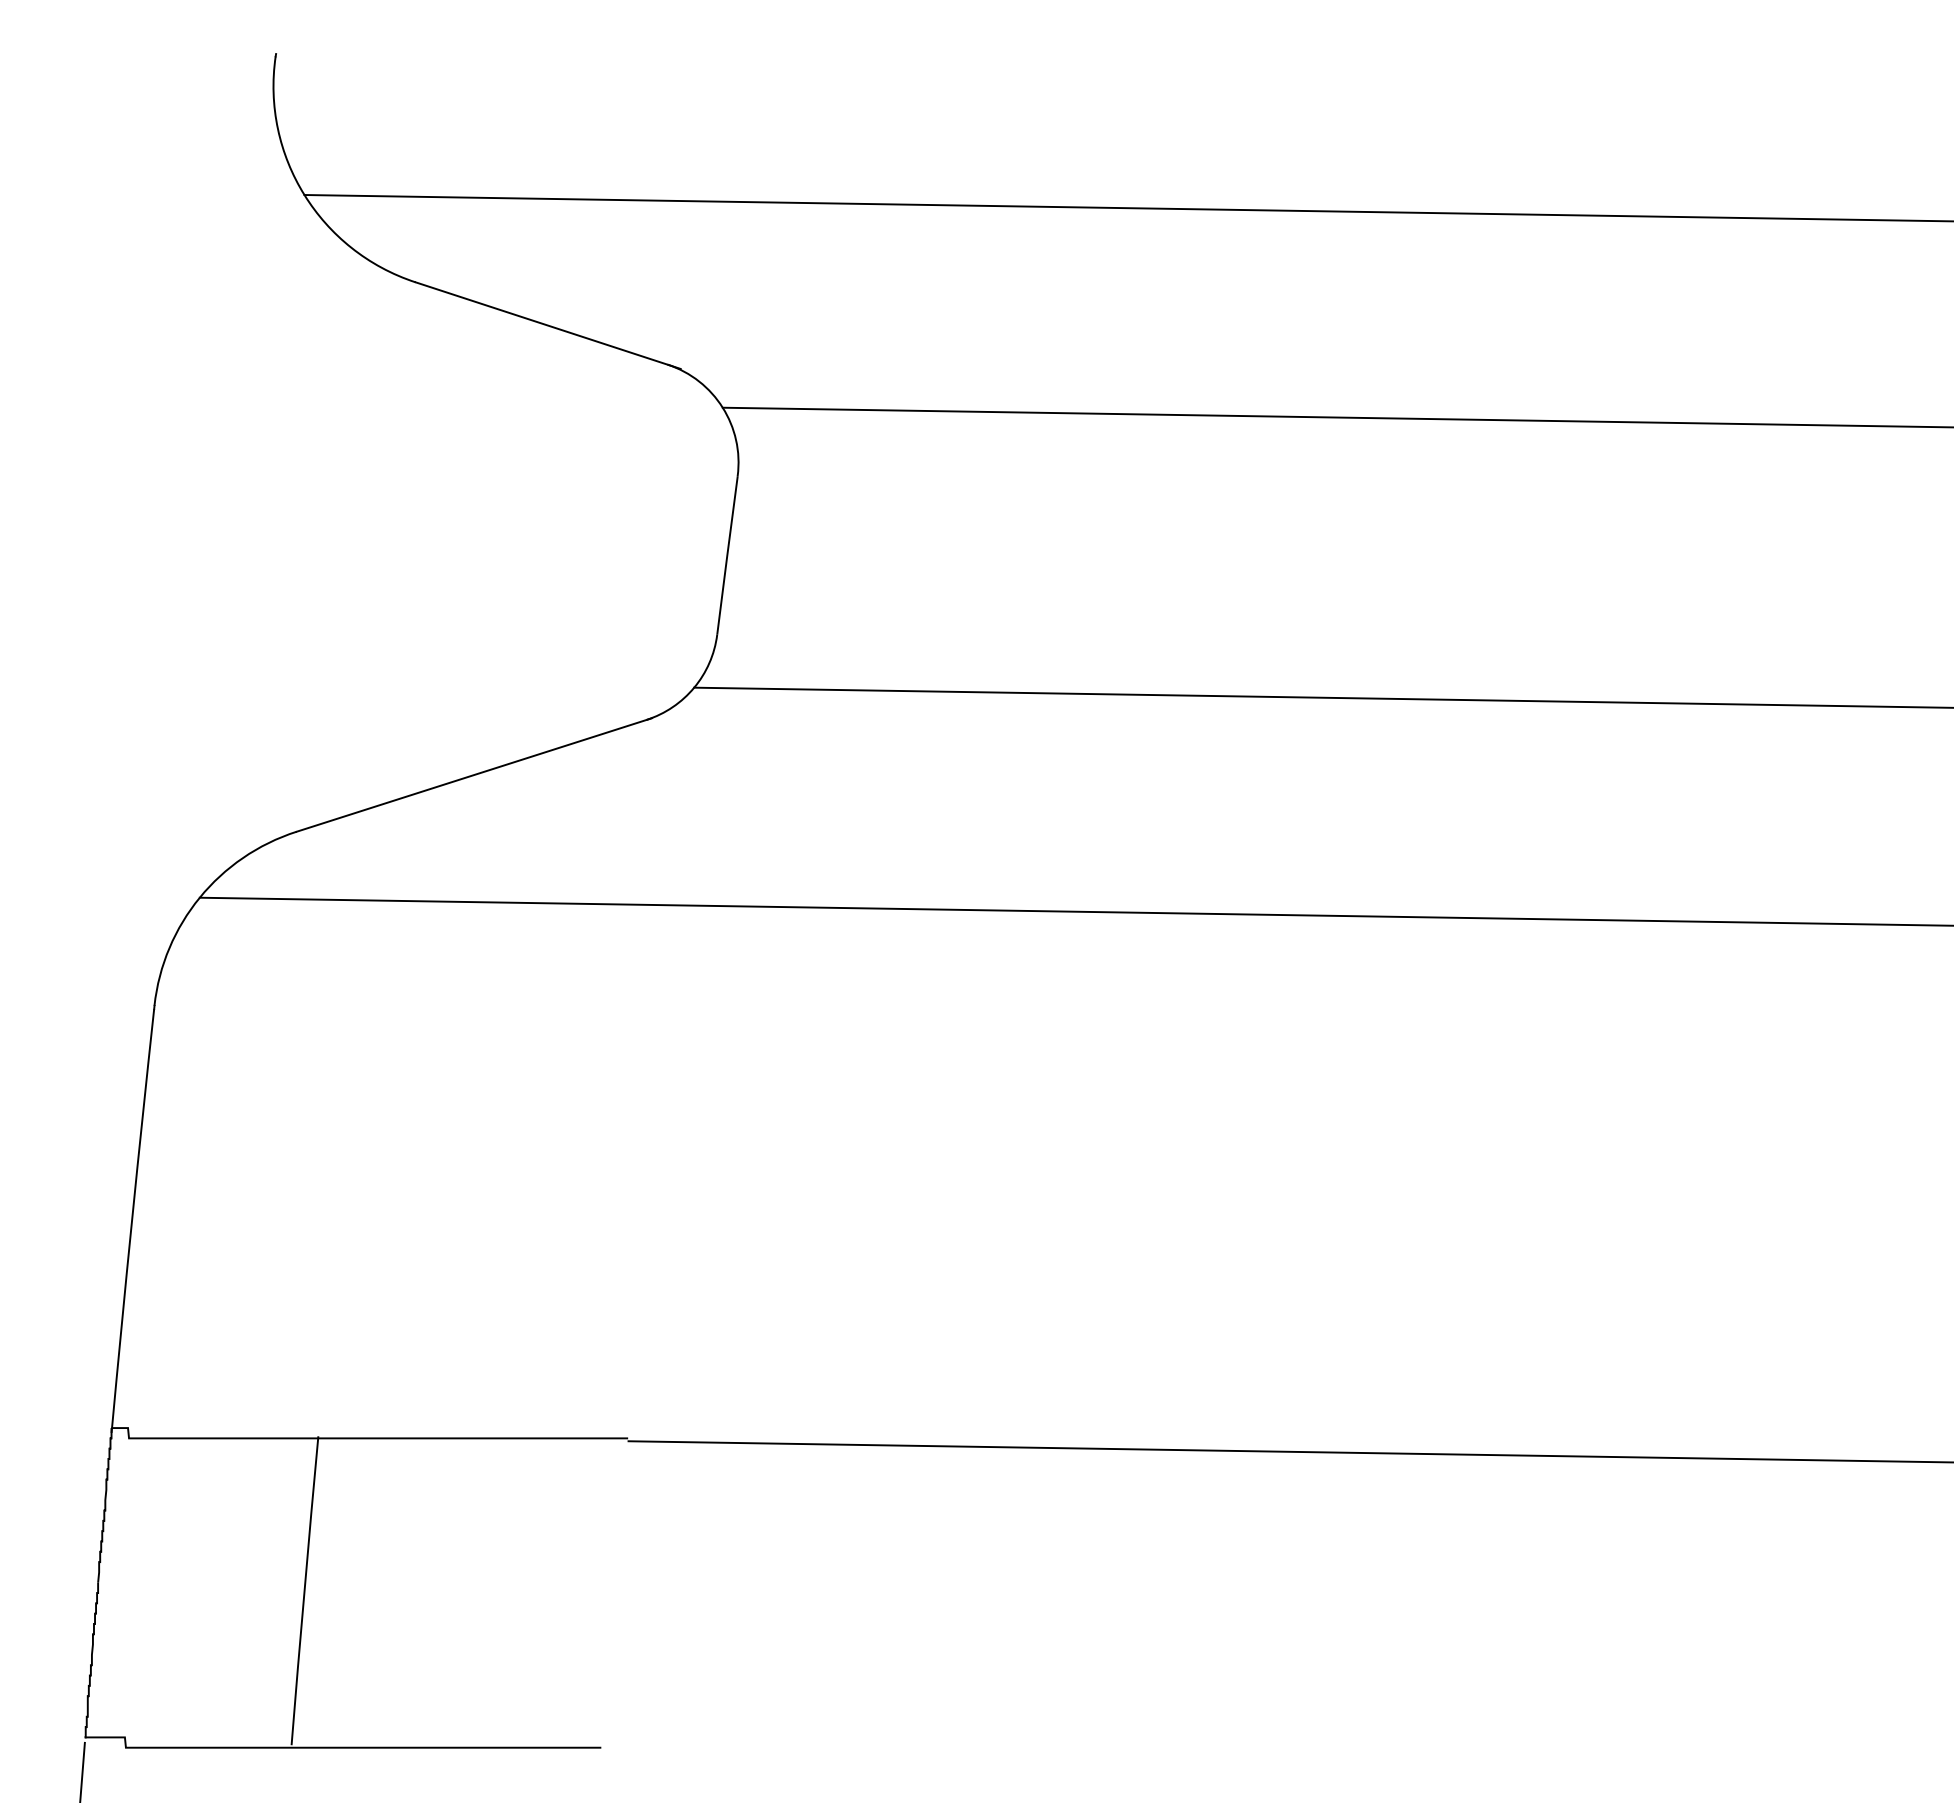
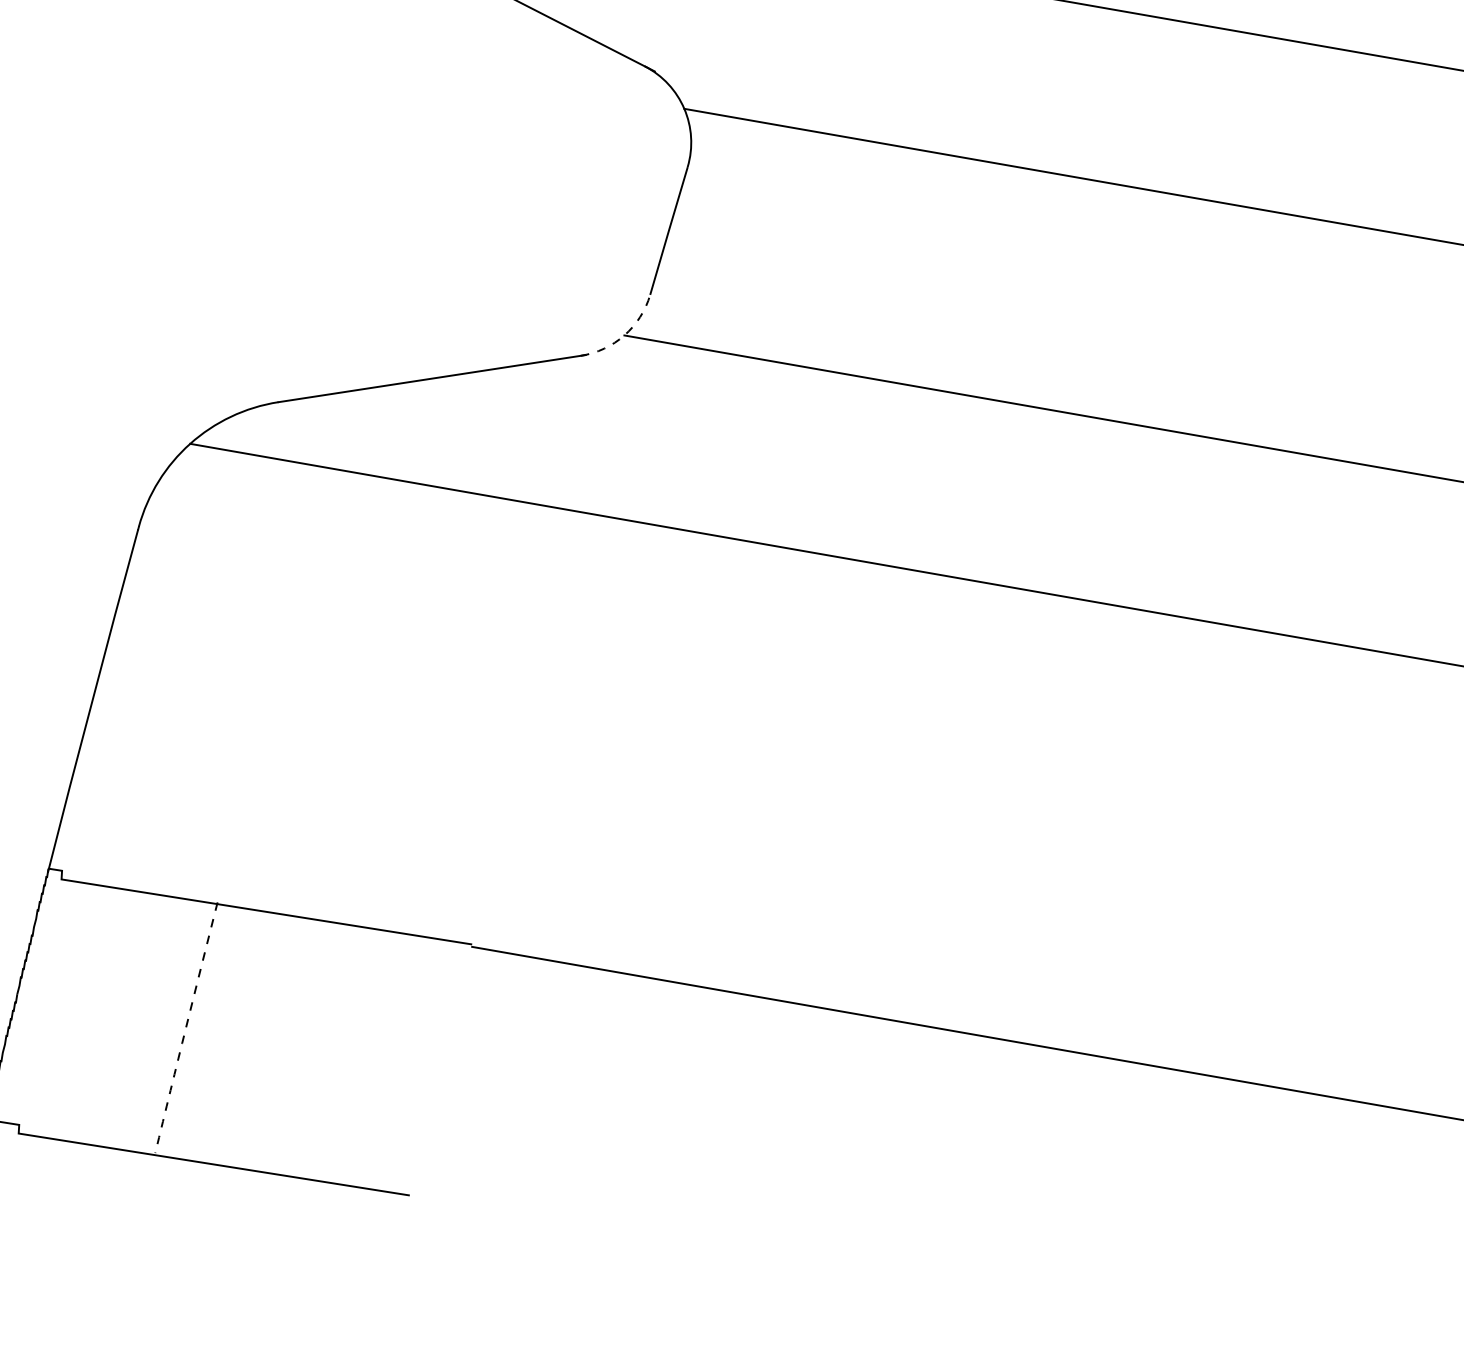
arc: (694, 687) -> (624, 335), solid -> dashed
arc: (304, 1590) -> (186, 1027), solid -> dashed

